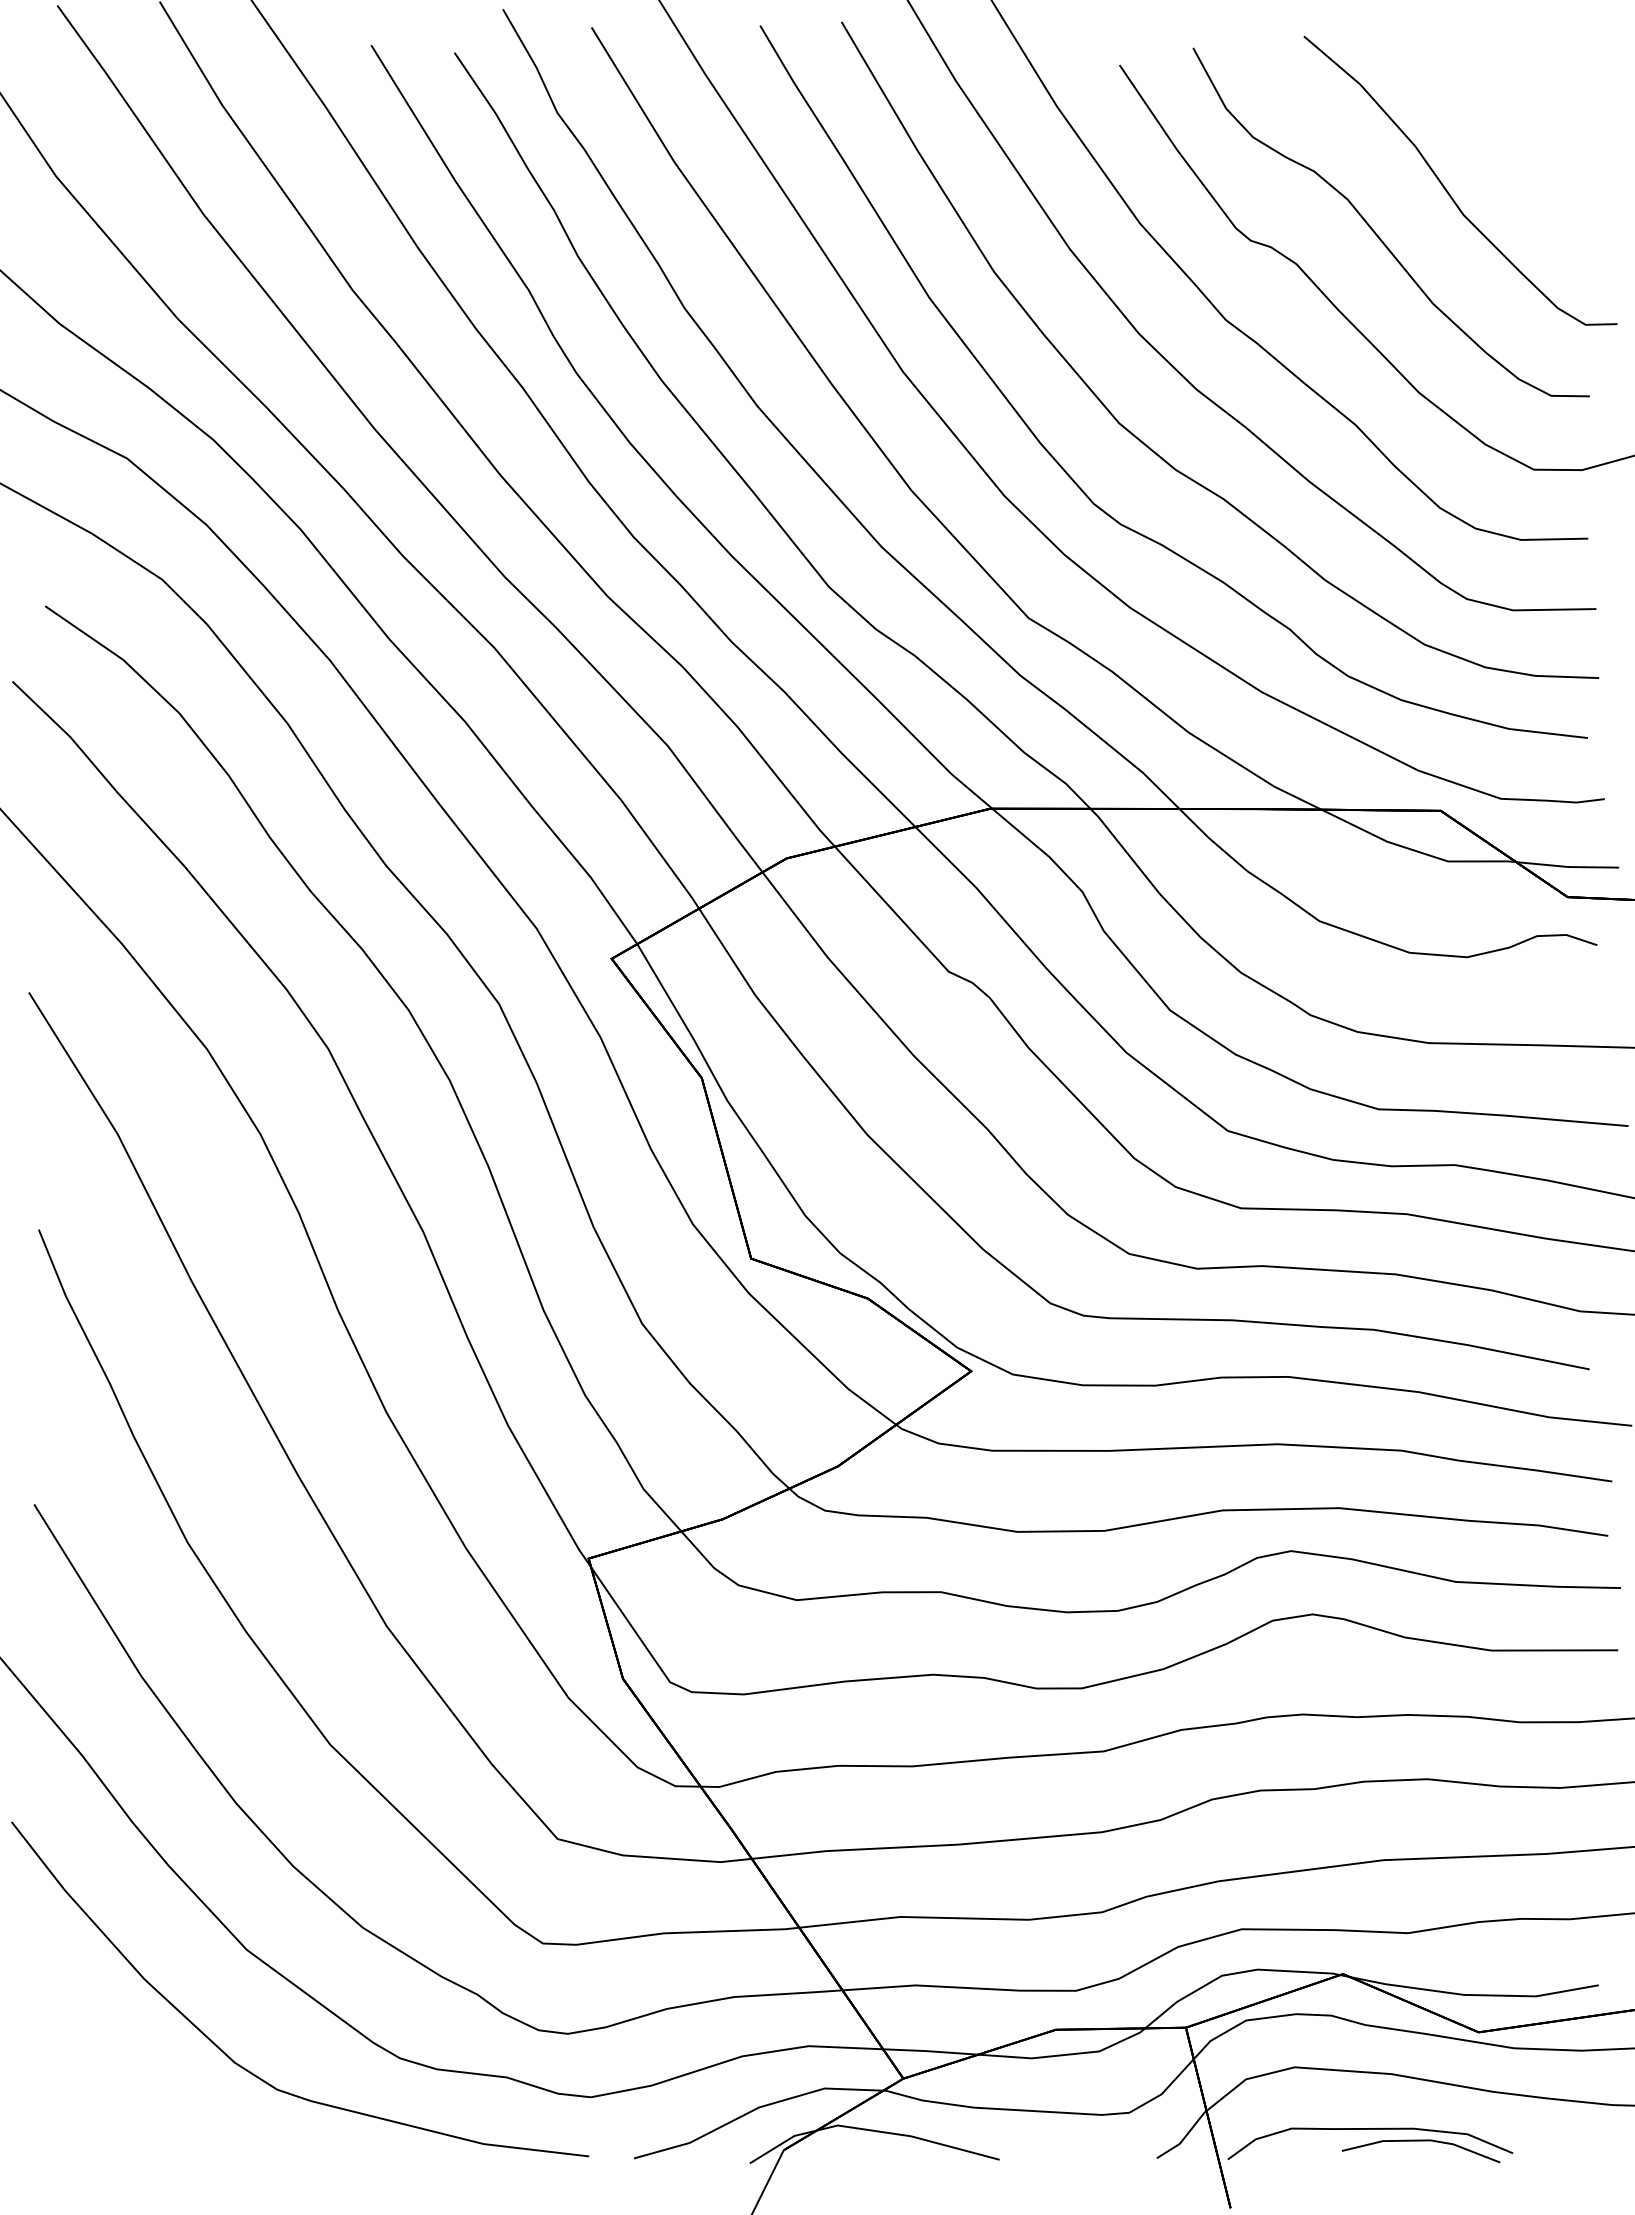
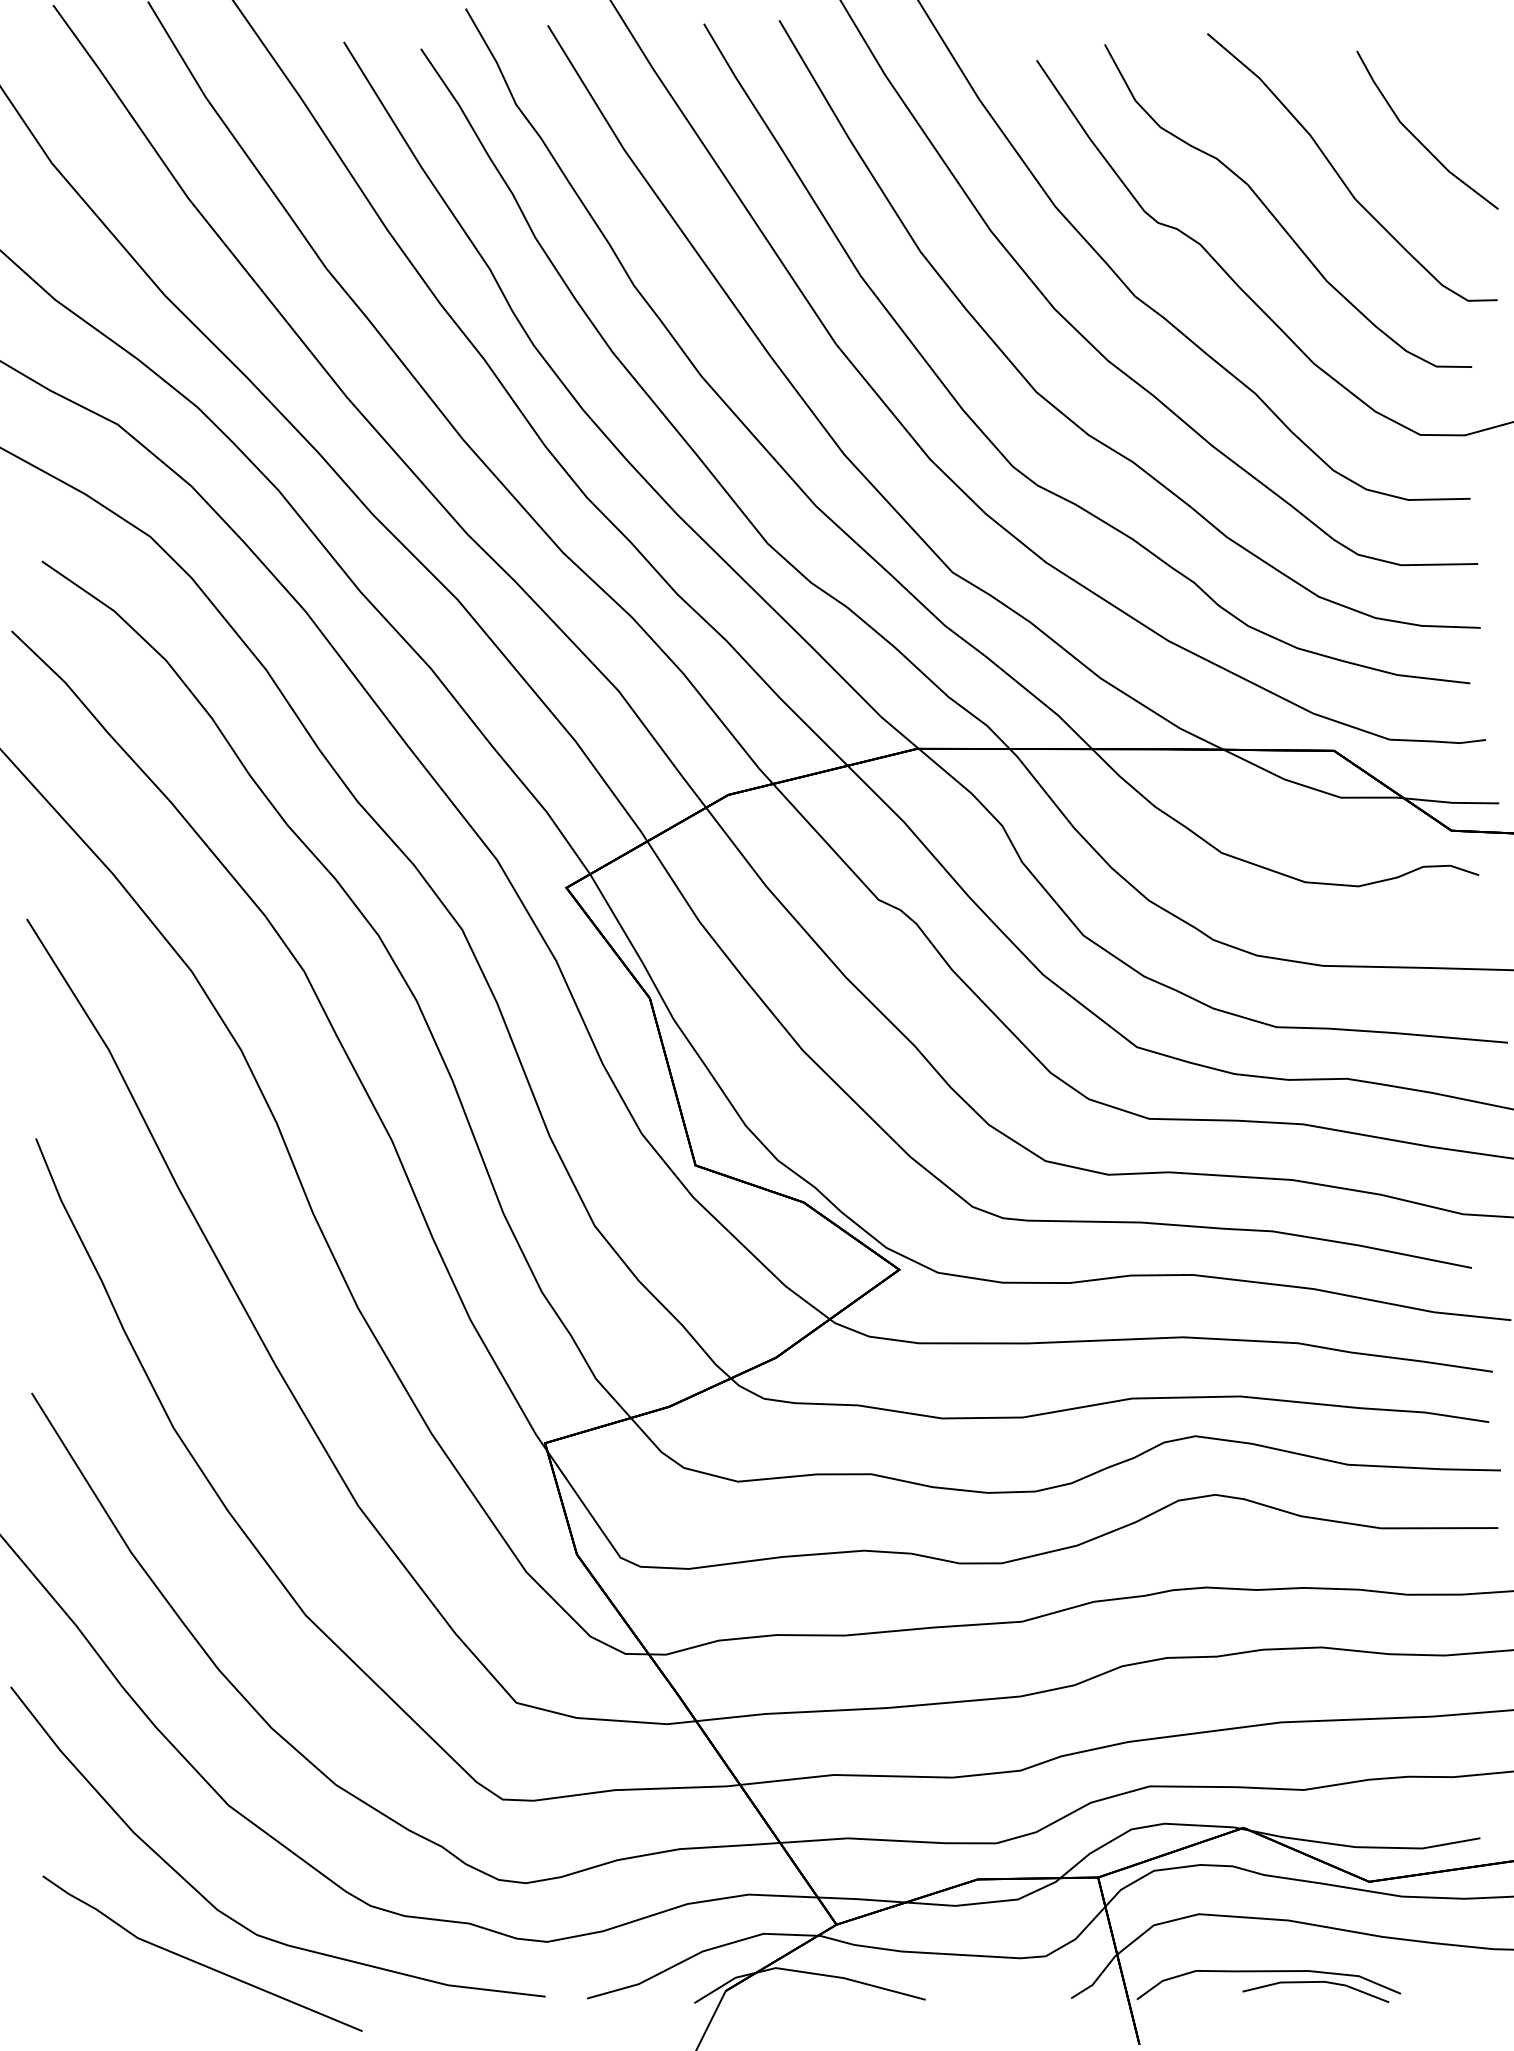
line: (1531, 149) -> (1418, 138), added
line: (215, 2119) -> (199, 1962), added

